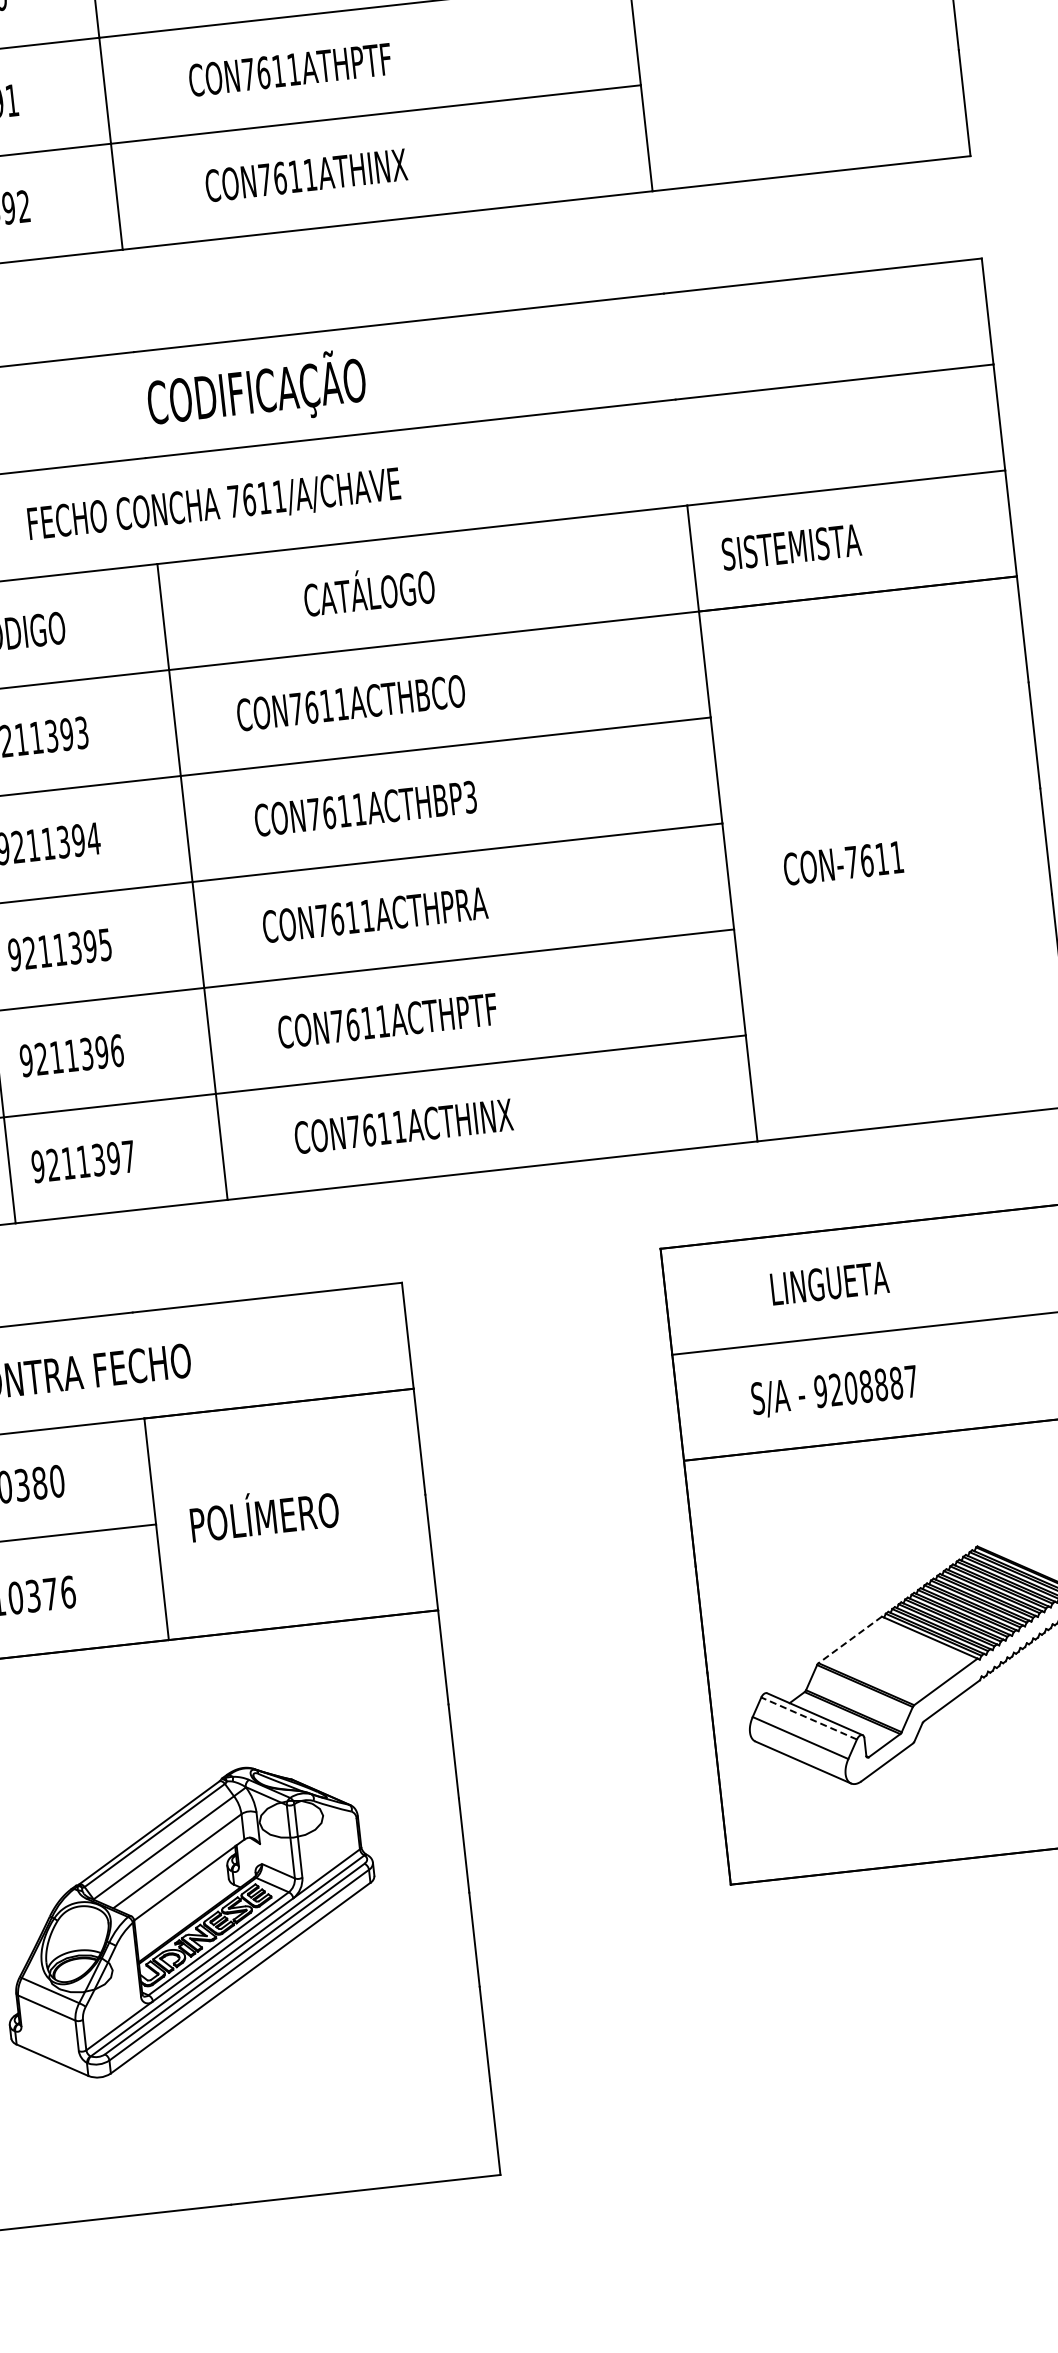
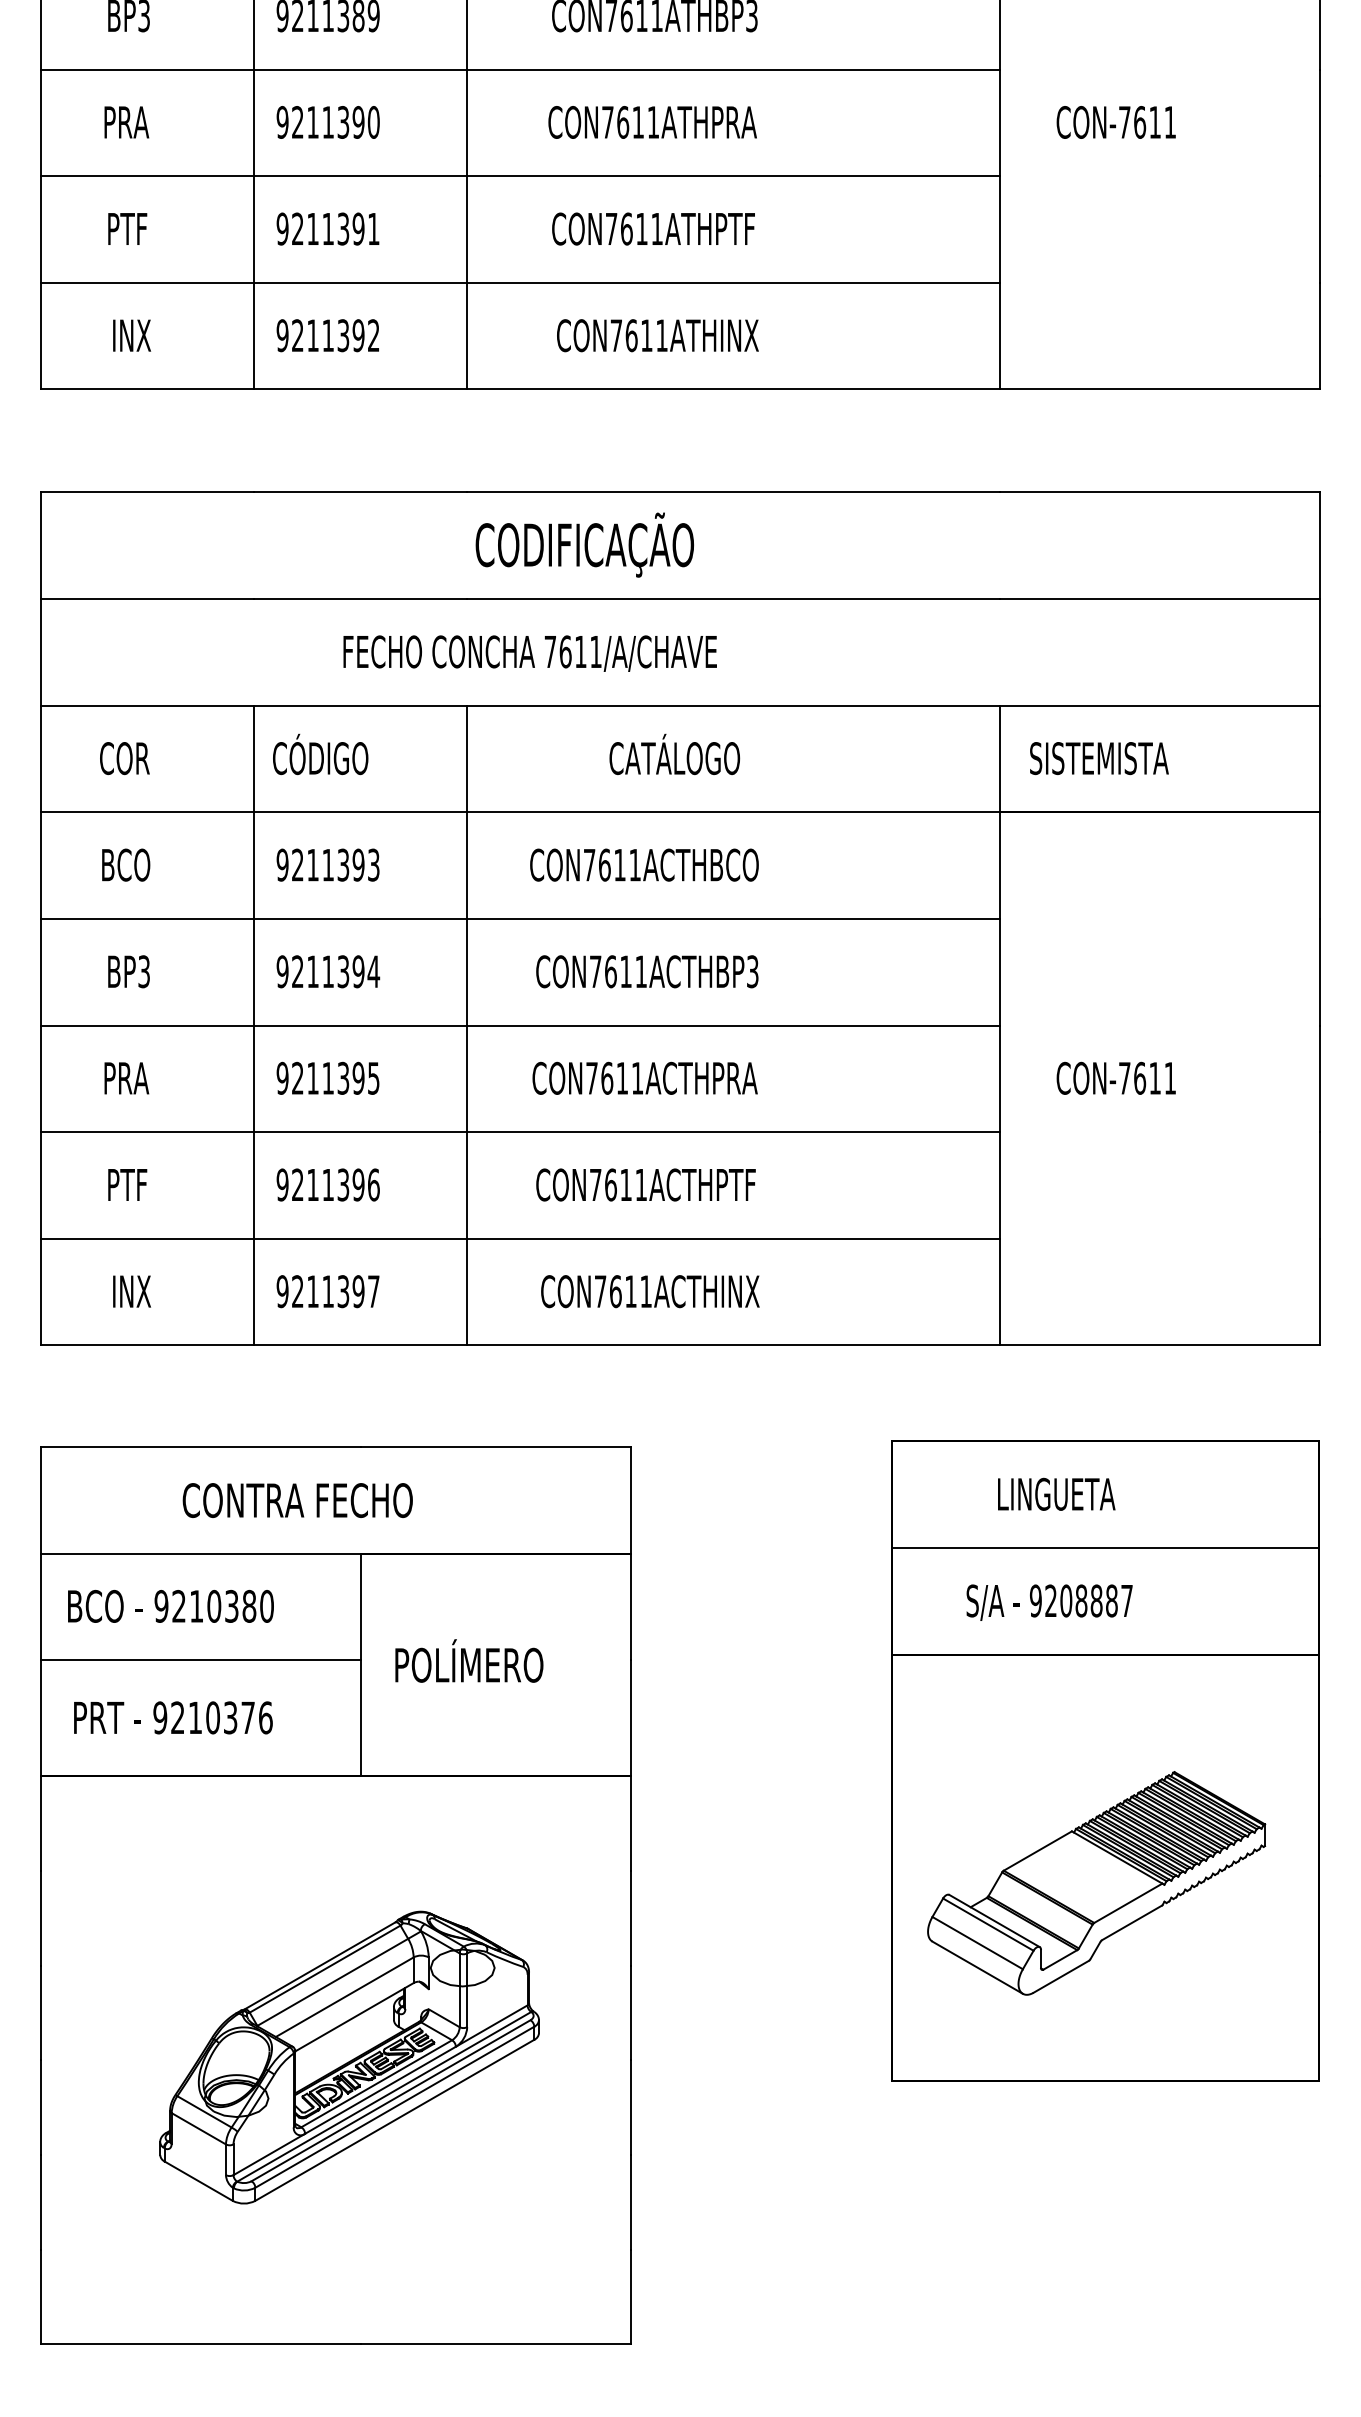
line: (849, 1640) -> (1037, 1851), dashed -> solid
line: (808, 1718) -> (987, 1924), dashed -> solid

